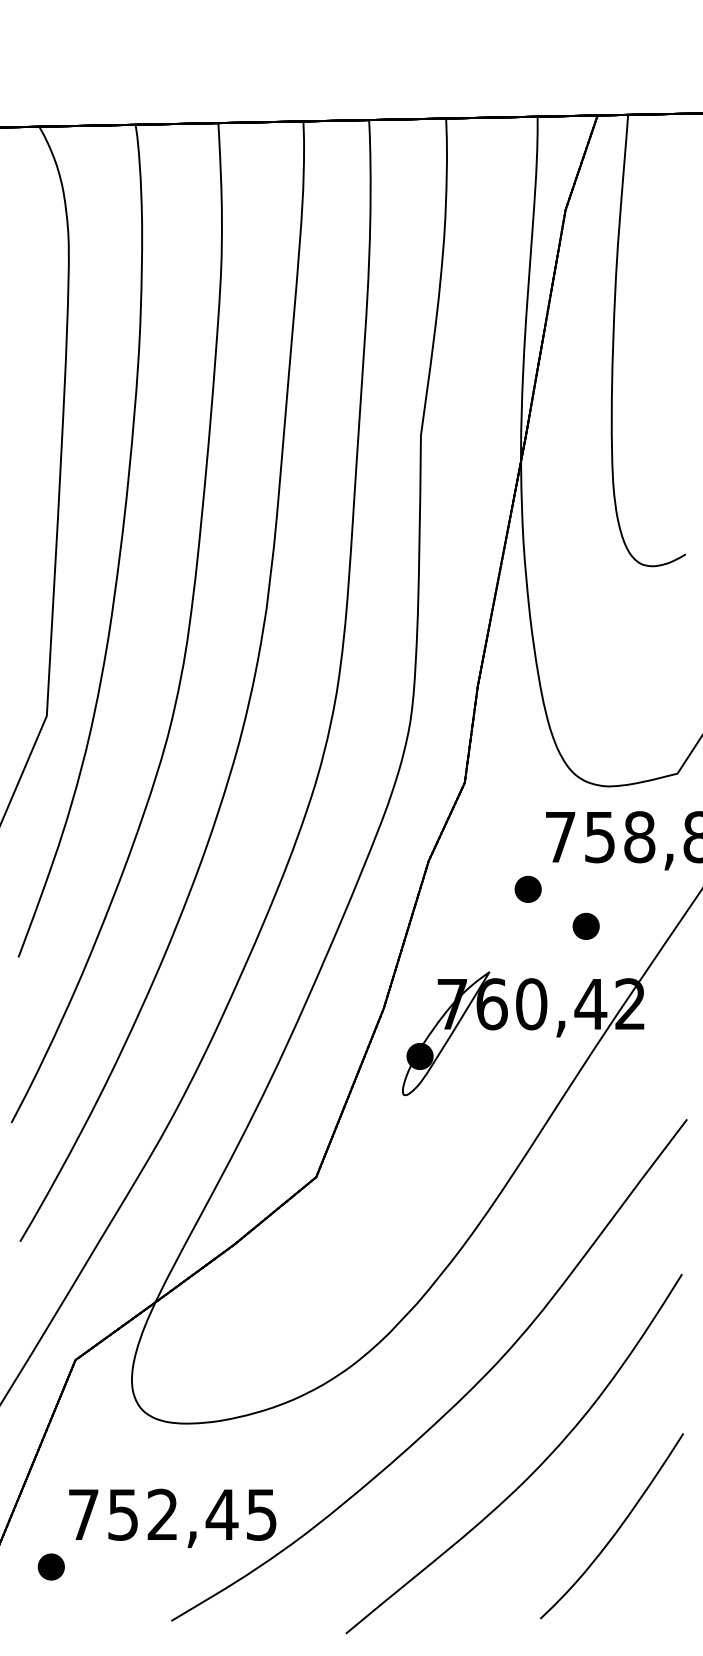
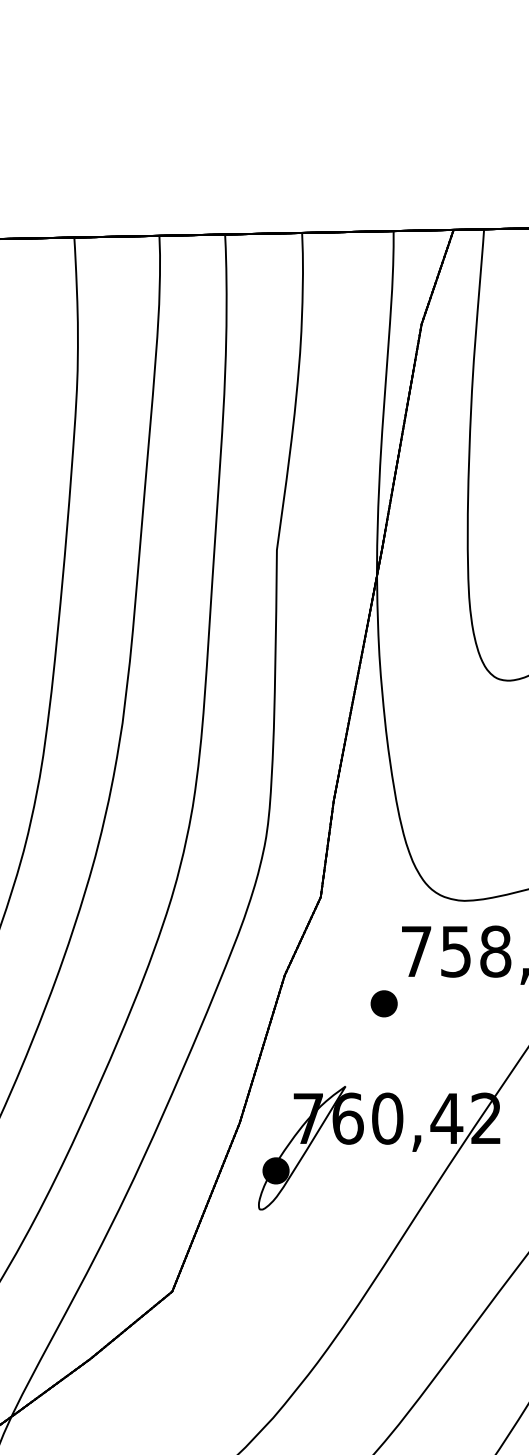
part: (585, 925) -> (441, 1039), removed

